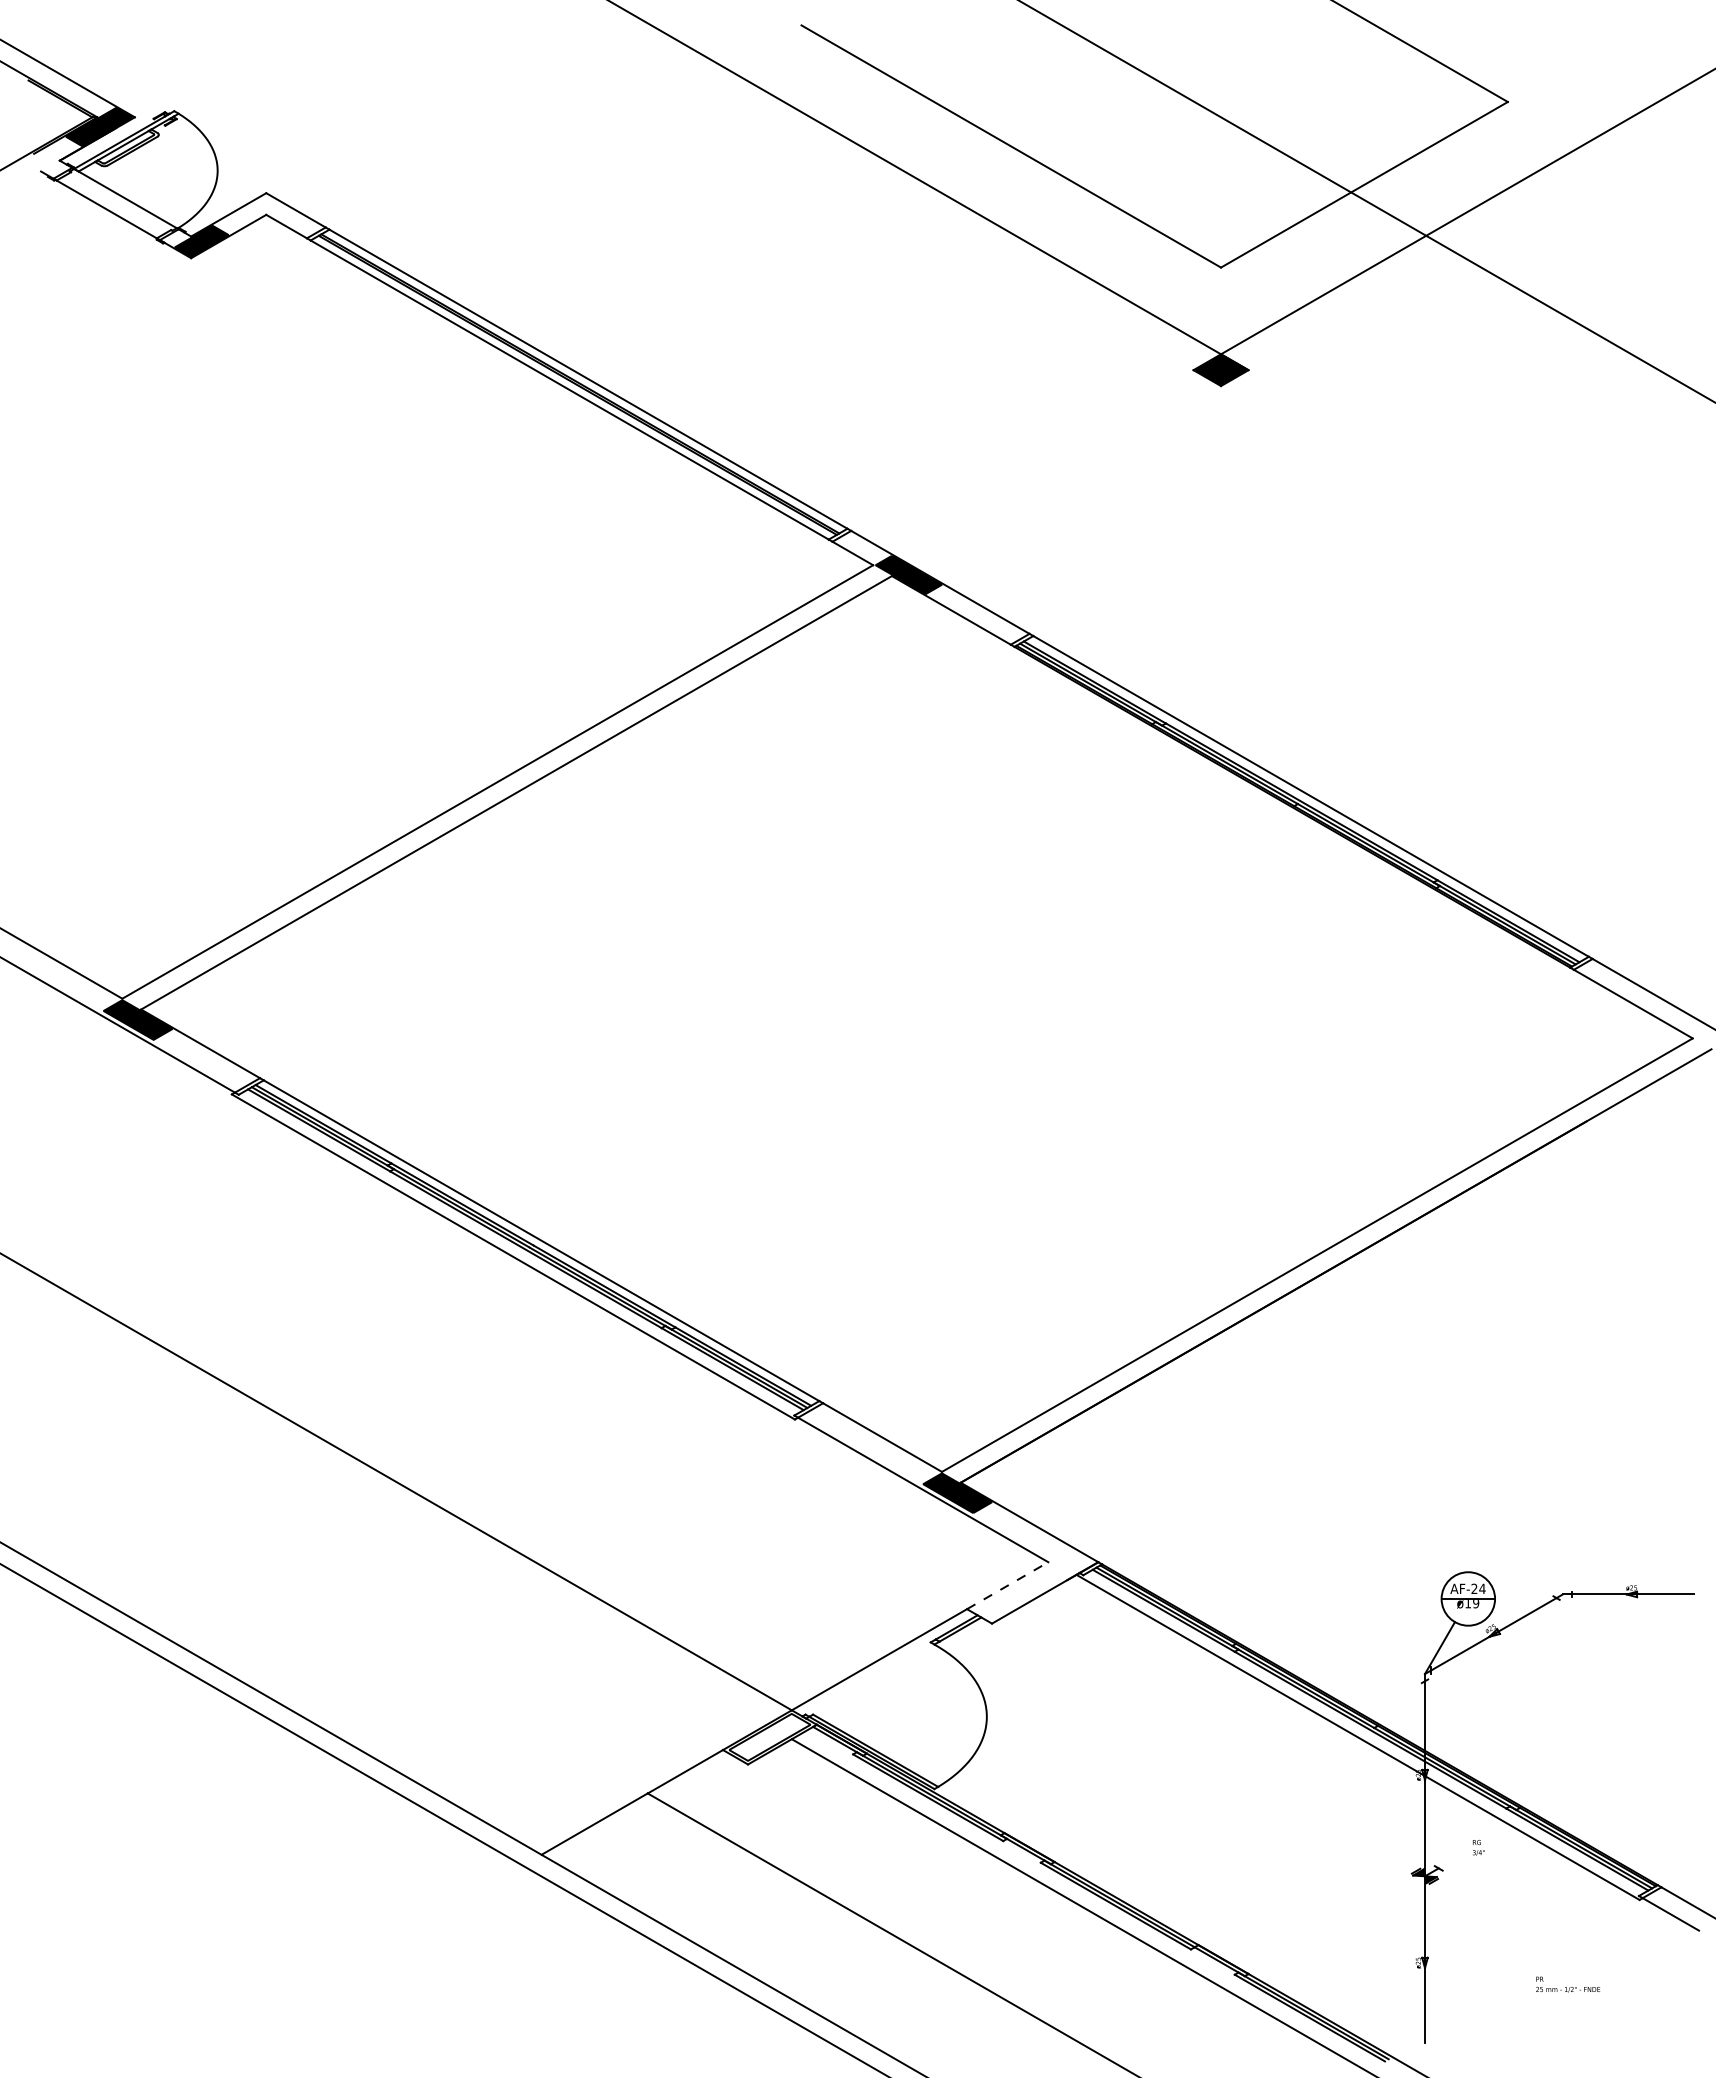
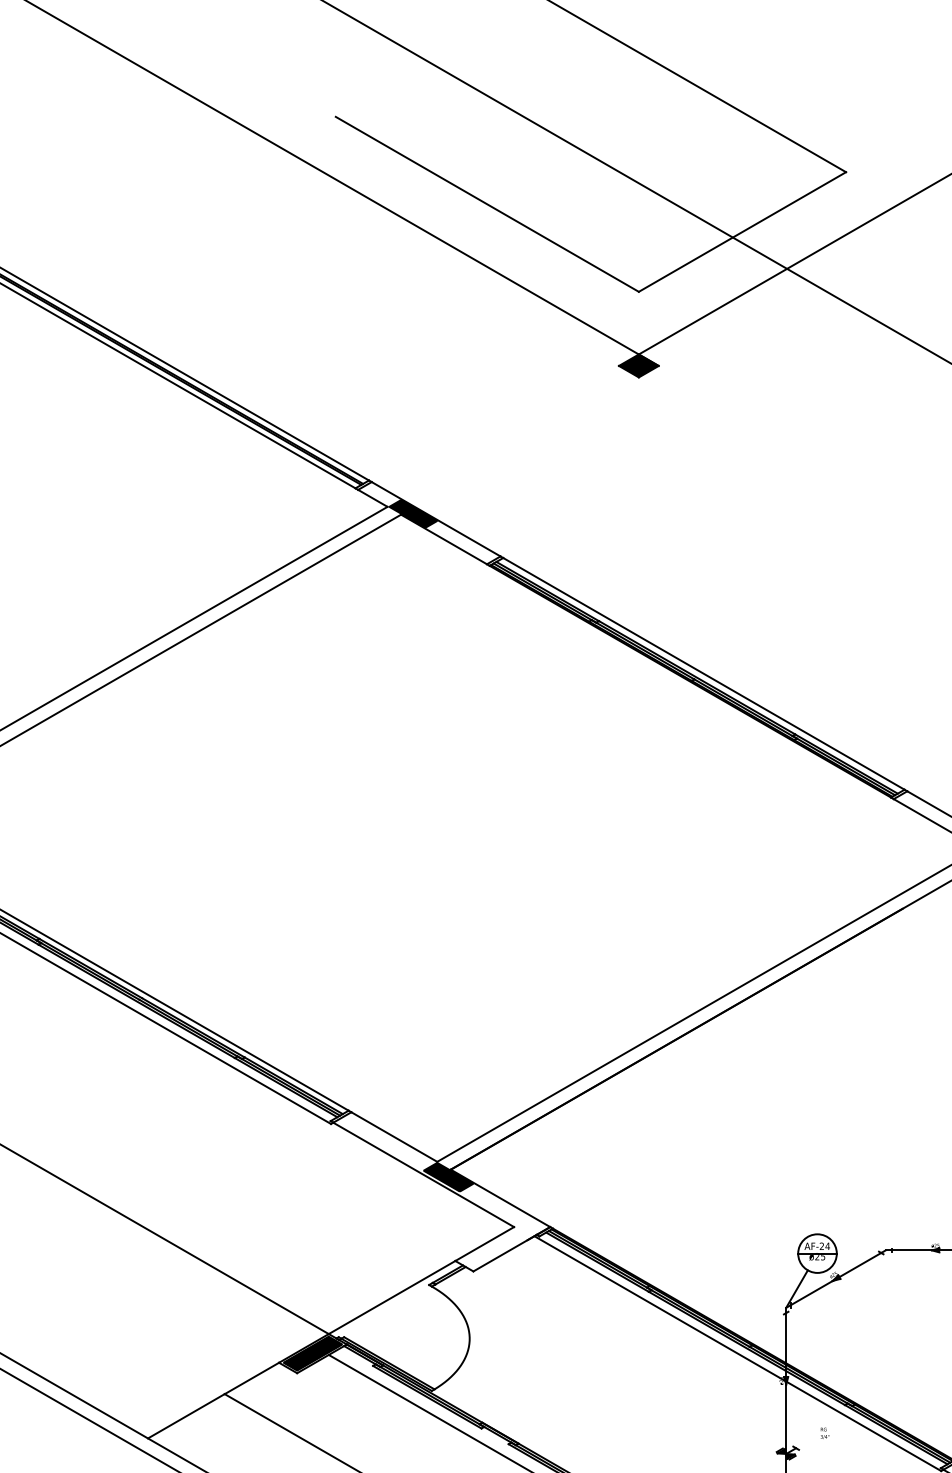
line: (1007, 1585) -> (484, 1243), dashed -> solid
text: (1472, 1604) -> (820, 1257), ø19 -> ø25
fill: (769, 1736) -> (312, 1352), added

